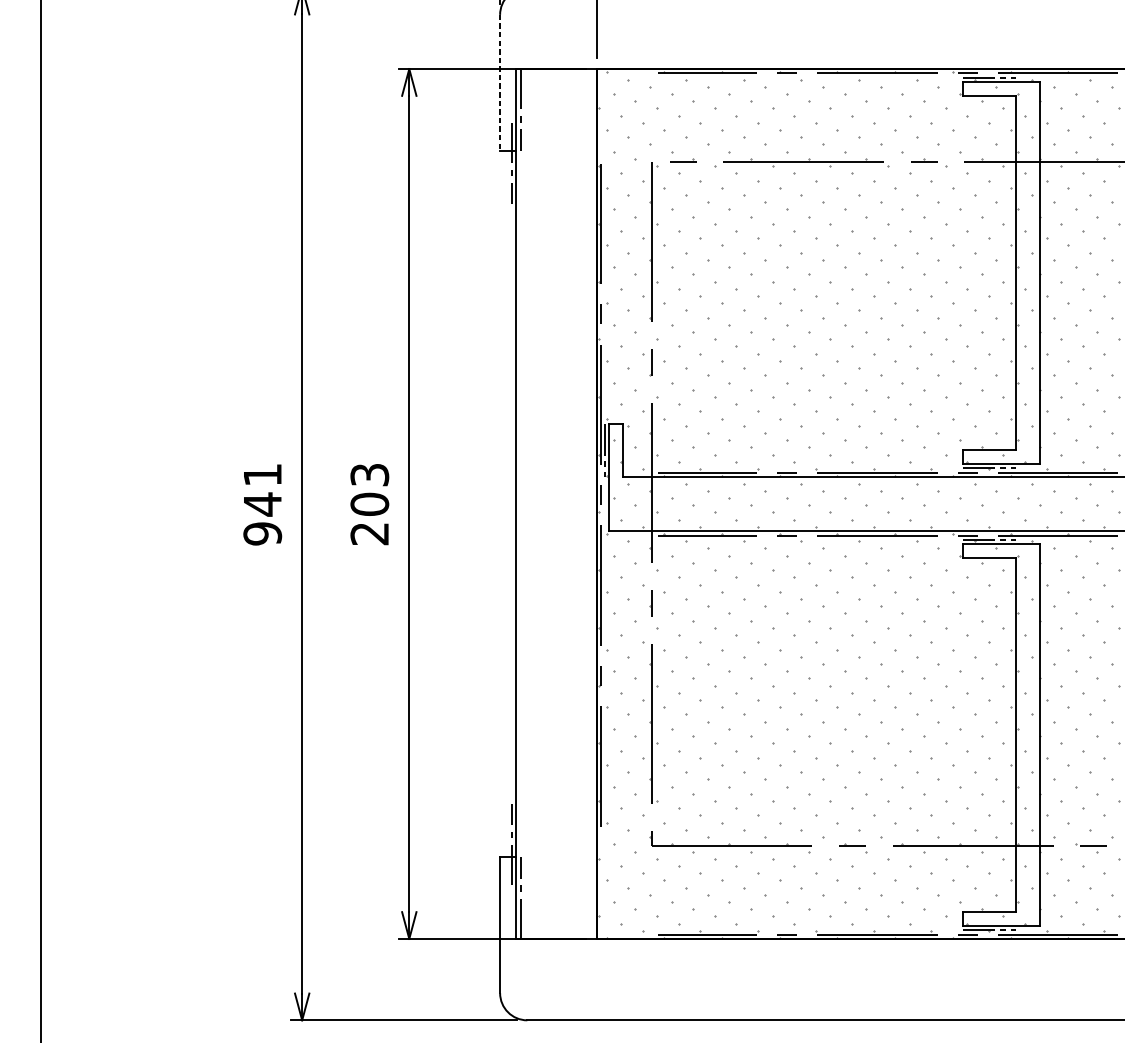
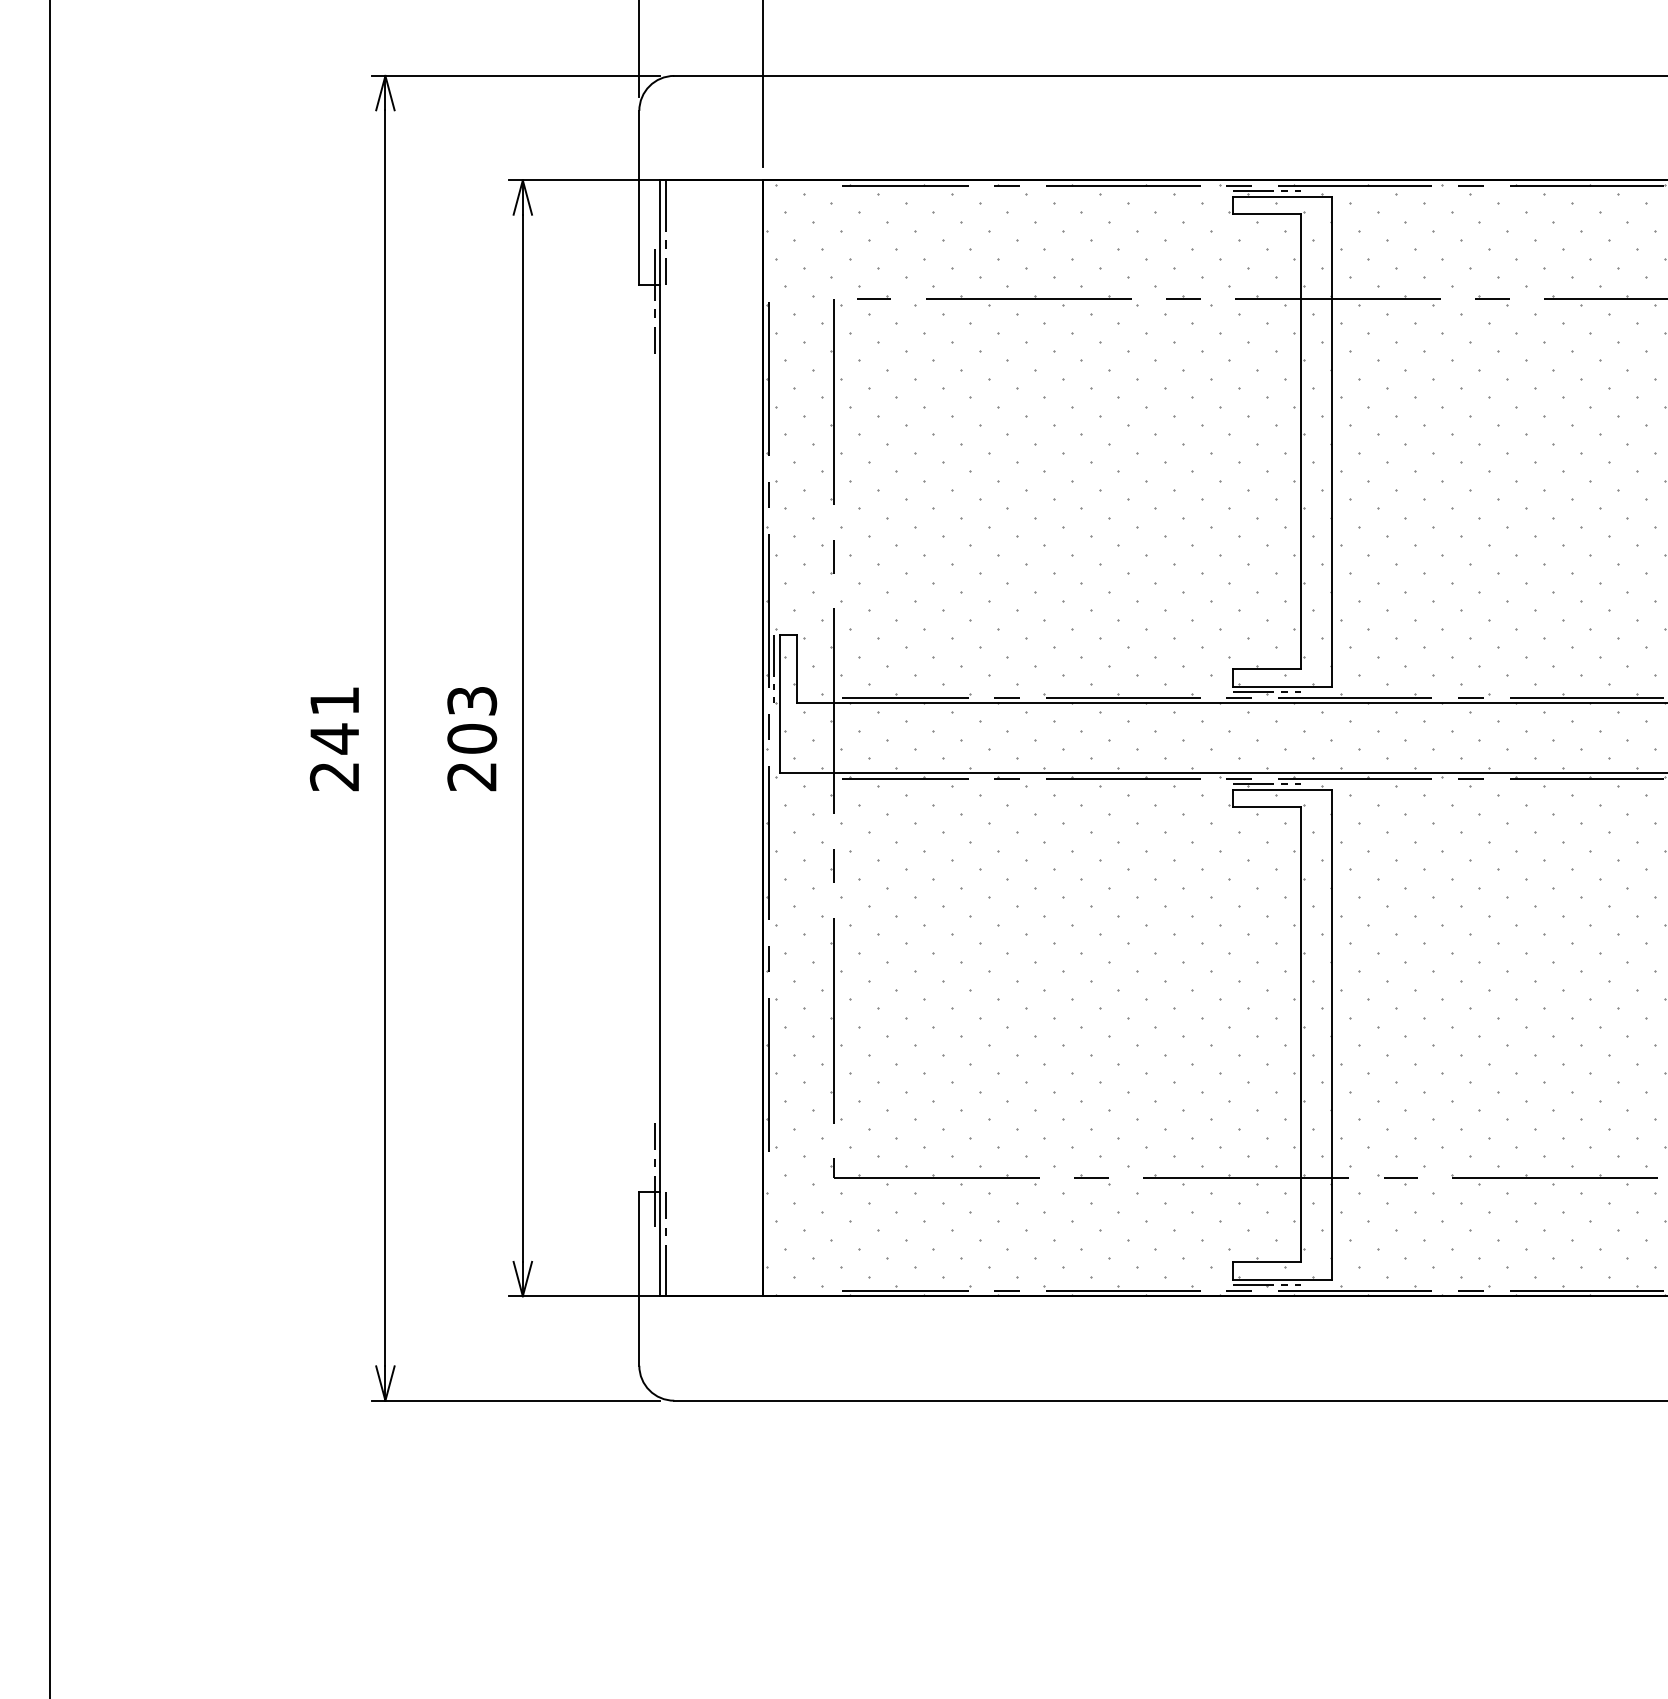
line: (500, 83) -> (639, 198), dashed -> solid
text: (262, 533) -> (334, 776), 941 -> 241

